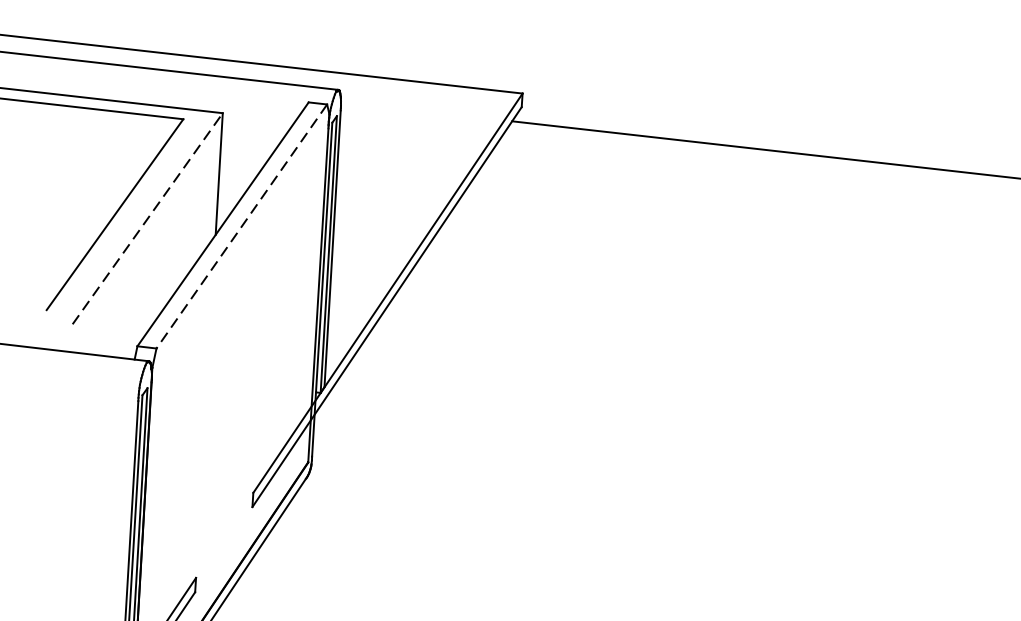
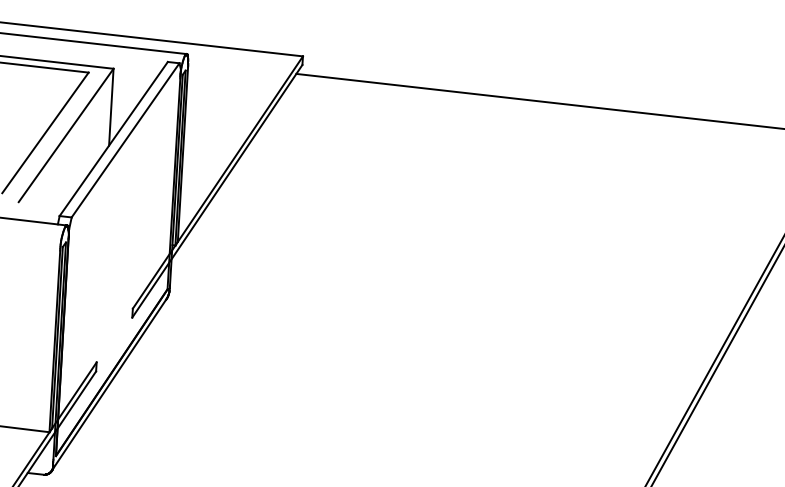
line: (148, 218) -> (66, 135), dashed -> solid
line: (241, 226) -> (125, 140), dashed -> solid

